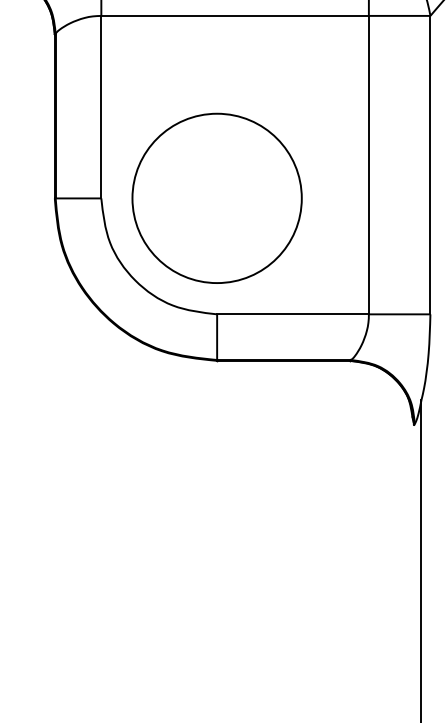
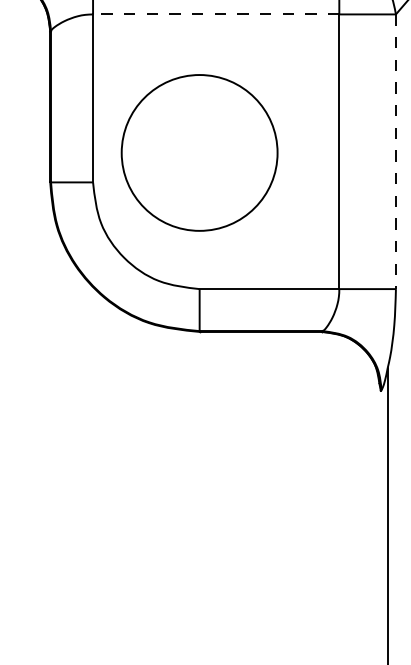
line: (235, 15) -> (216, 14), solid -> dashed
line: (430, 165) -> (396, 152), solid -> dashed
circle: (216, 197) -> (199, 152), moved

